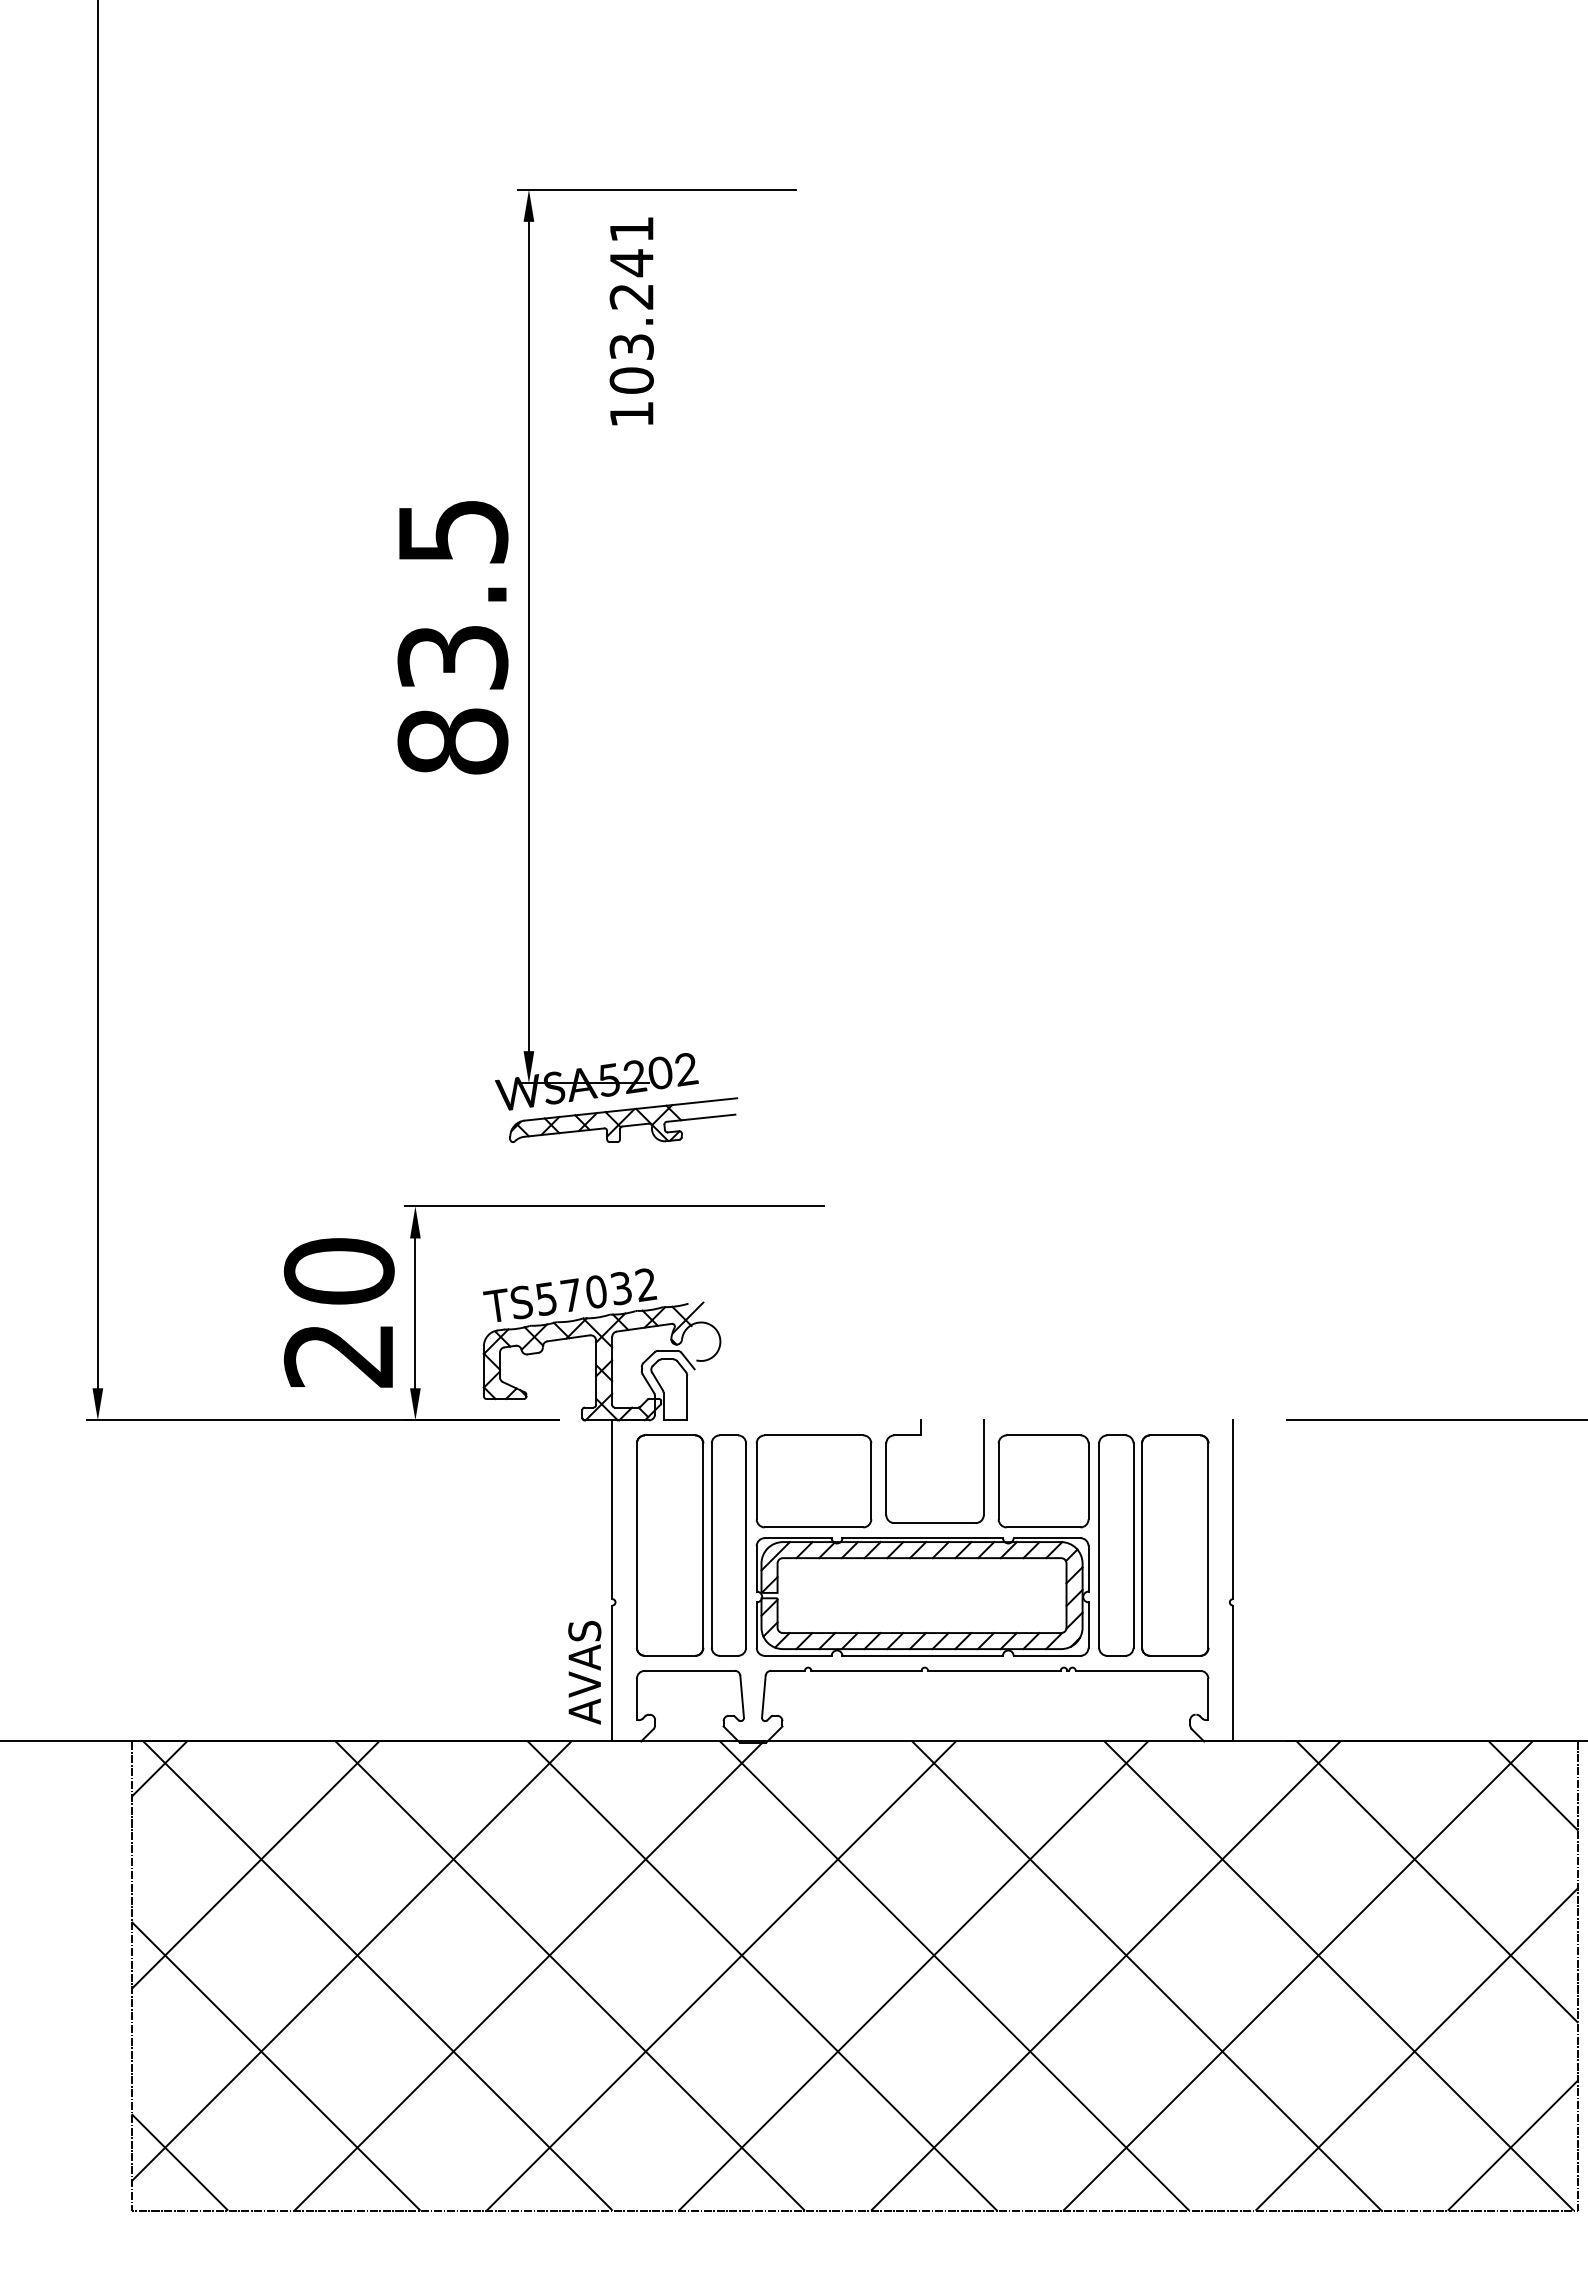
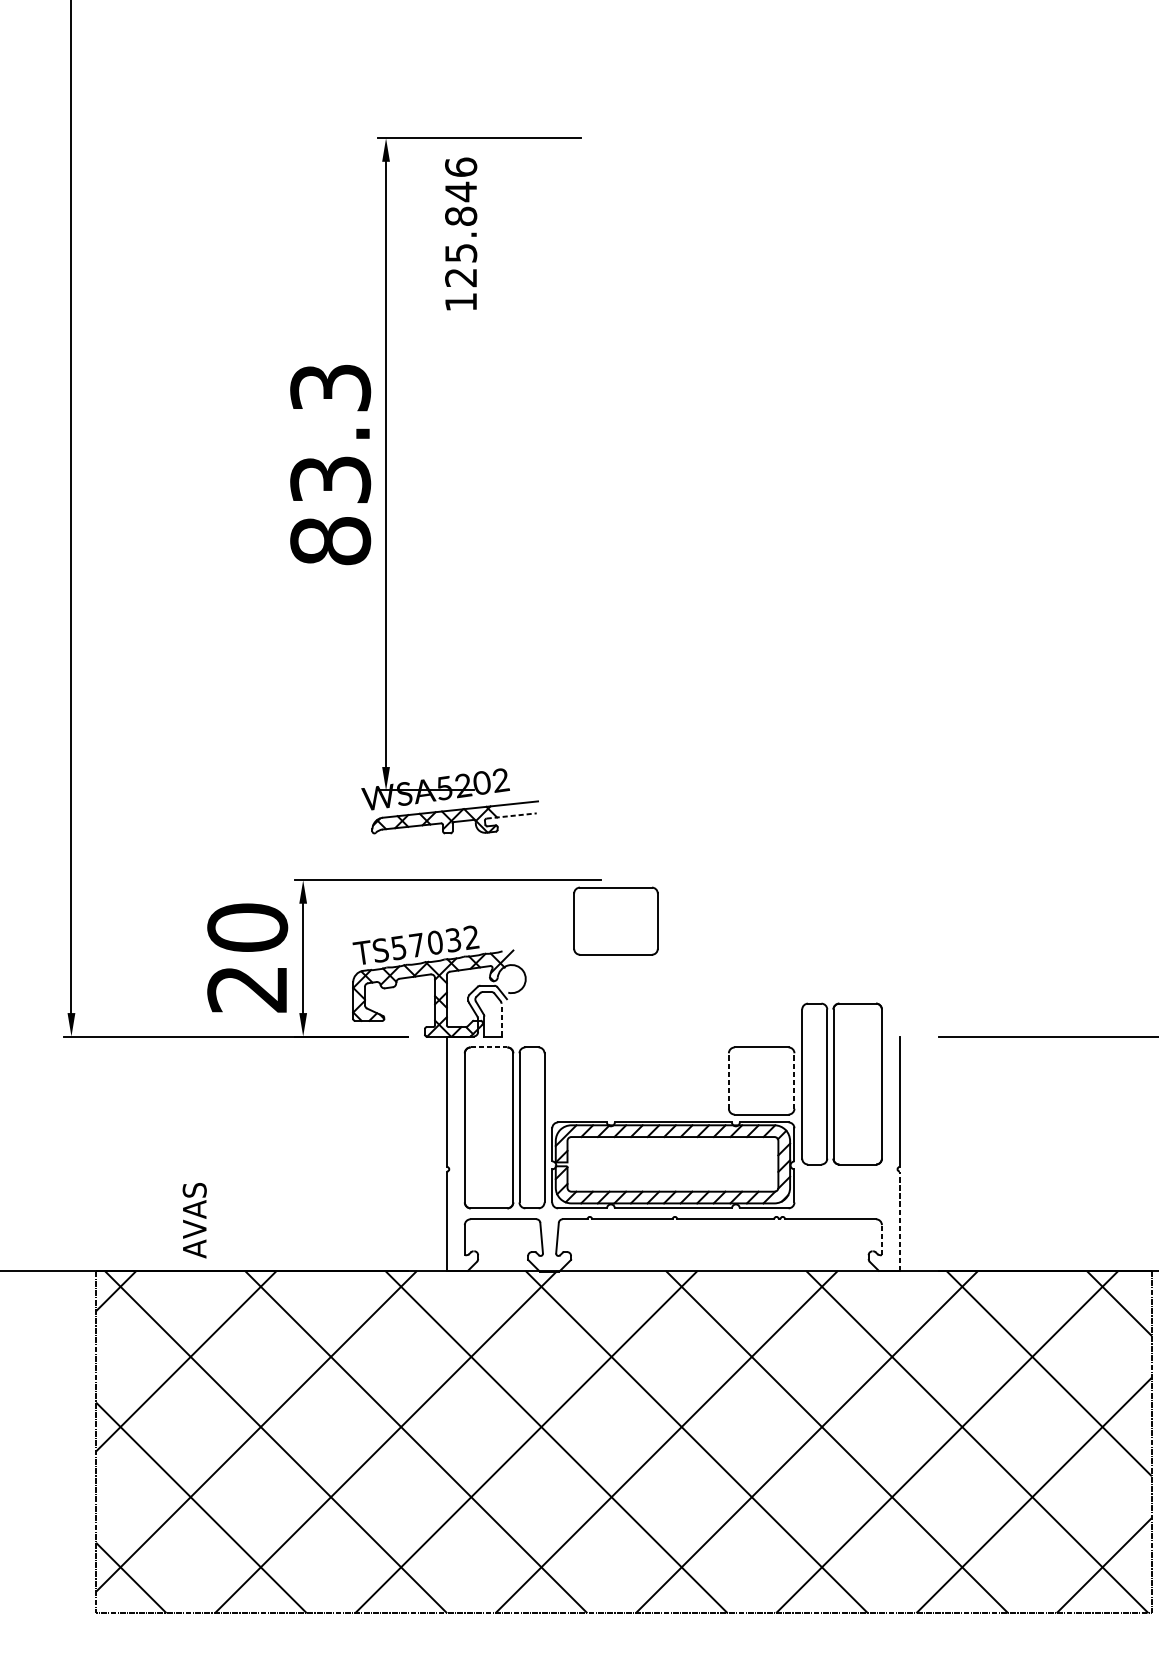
text: (631, 304) -> (460, 222), 103.241 -> 125.846
text: (452, 531) -> (330, 387), 83.5 -> 83.3
line: (701, 1118) -> (511, 816), solid -> dashed
line: (687, 1397) -> (501, 1019), solid -> dashed
line: (670, 1435) -> (489, 1047), solid -> dashed
part: (921, 1435) -> (672, 1047), removed
part: (813, 1481) -> (615, 921), moved
line: (998, 1481) -> (728, 1081), solid -> dashed
line: (1088, 1481) -> (794, 1081), solid -> dashed
part: (1153, 1545) -> (841, 1084), moved
text: (584, 1672) -> (194, 1220), moved
line: (1233, 1673) -> (900, 1221), solid -> dashed
line: (1208, 1698) -> (882, 1239), solid -> dashed

